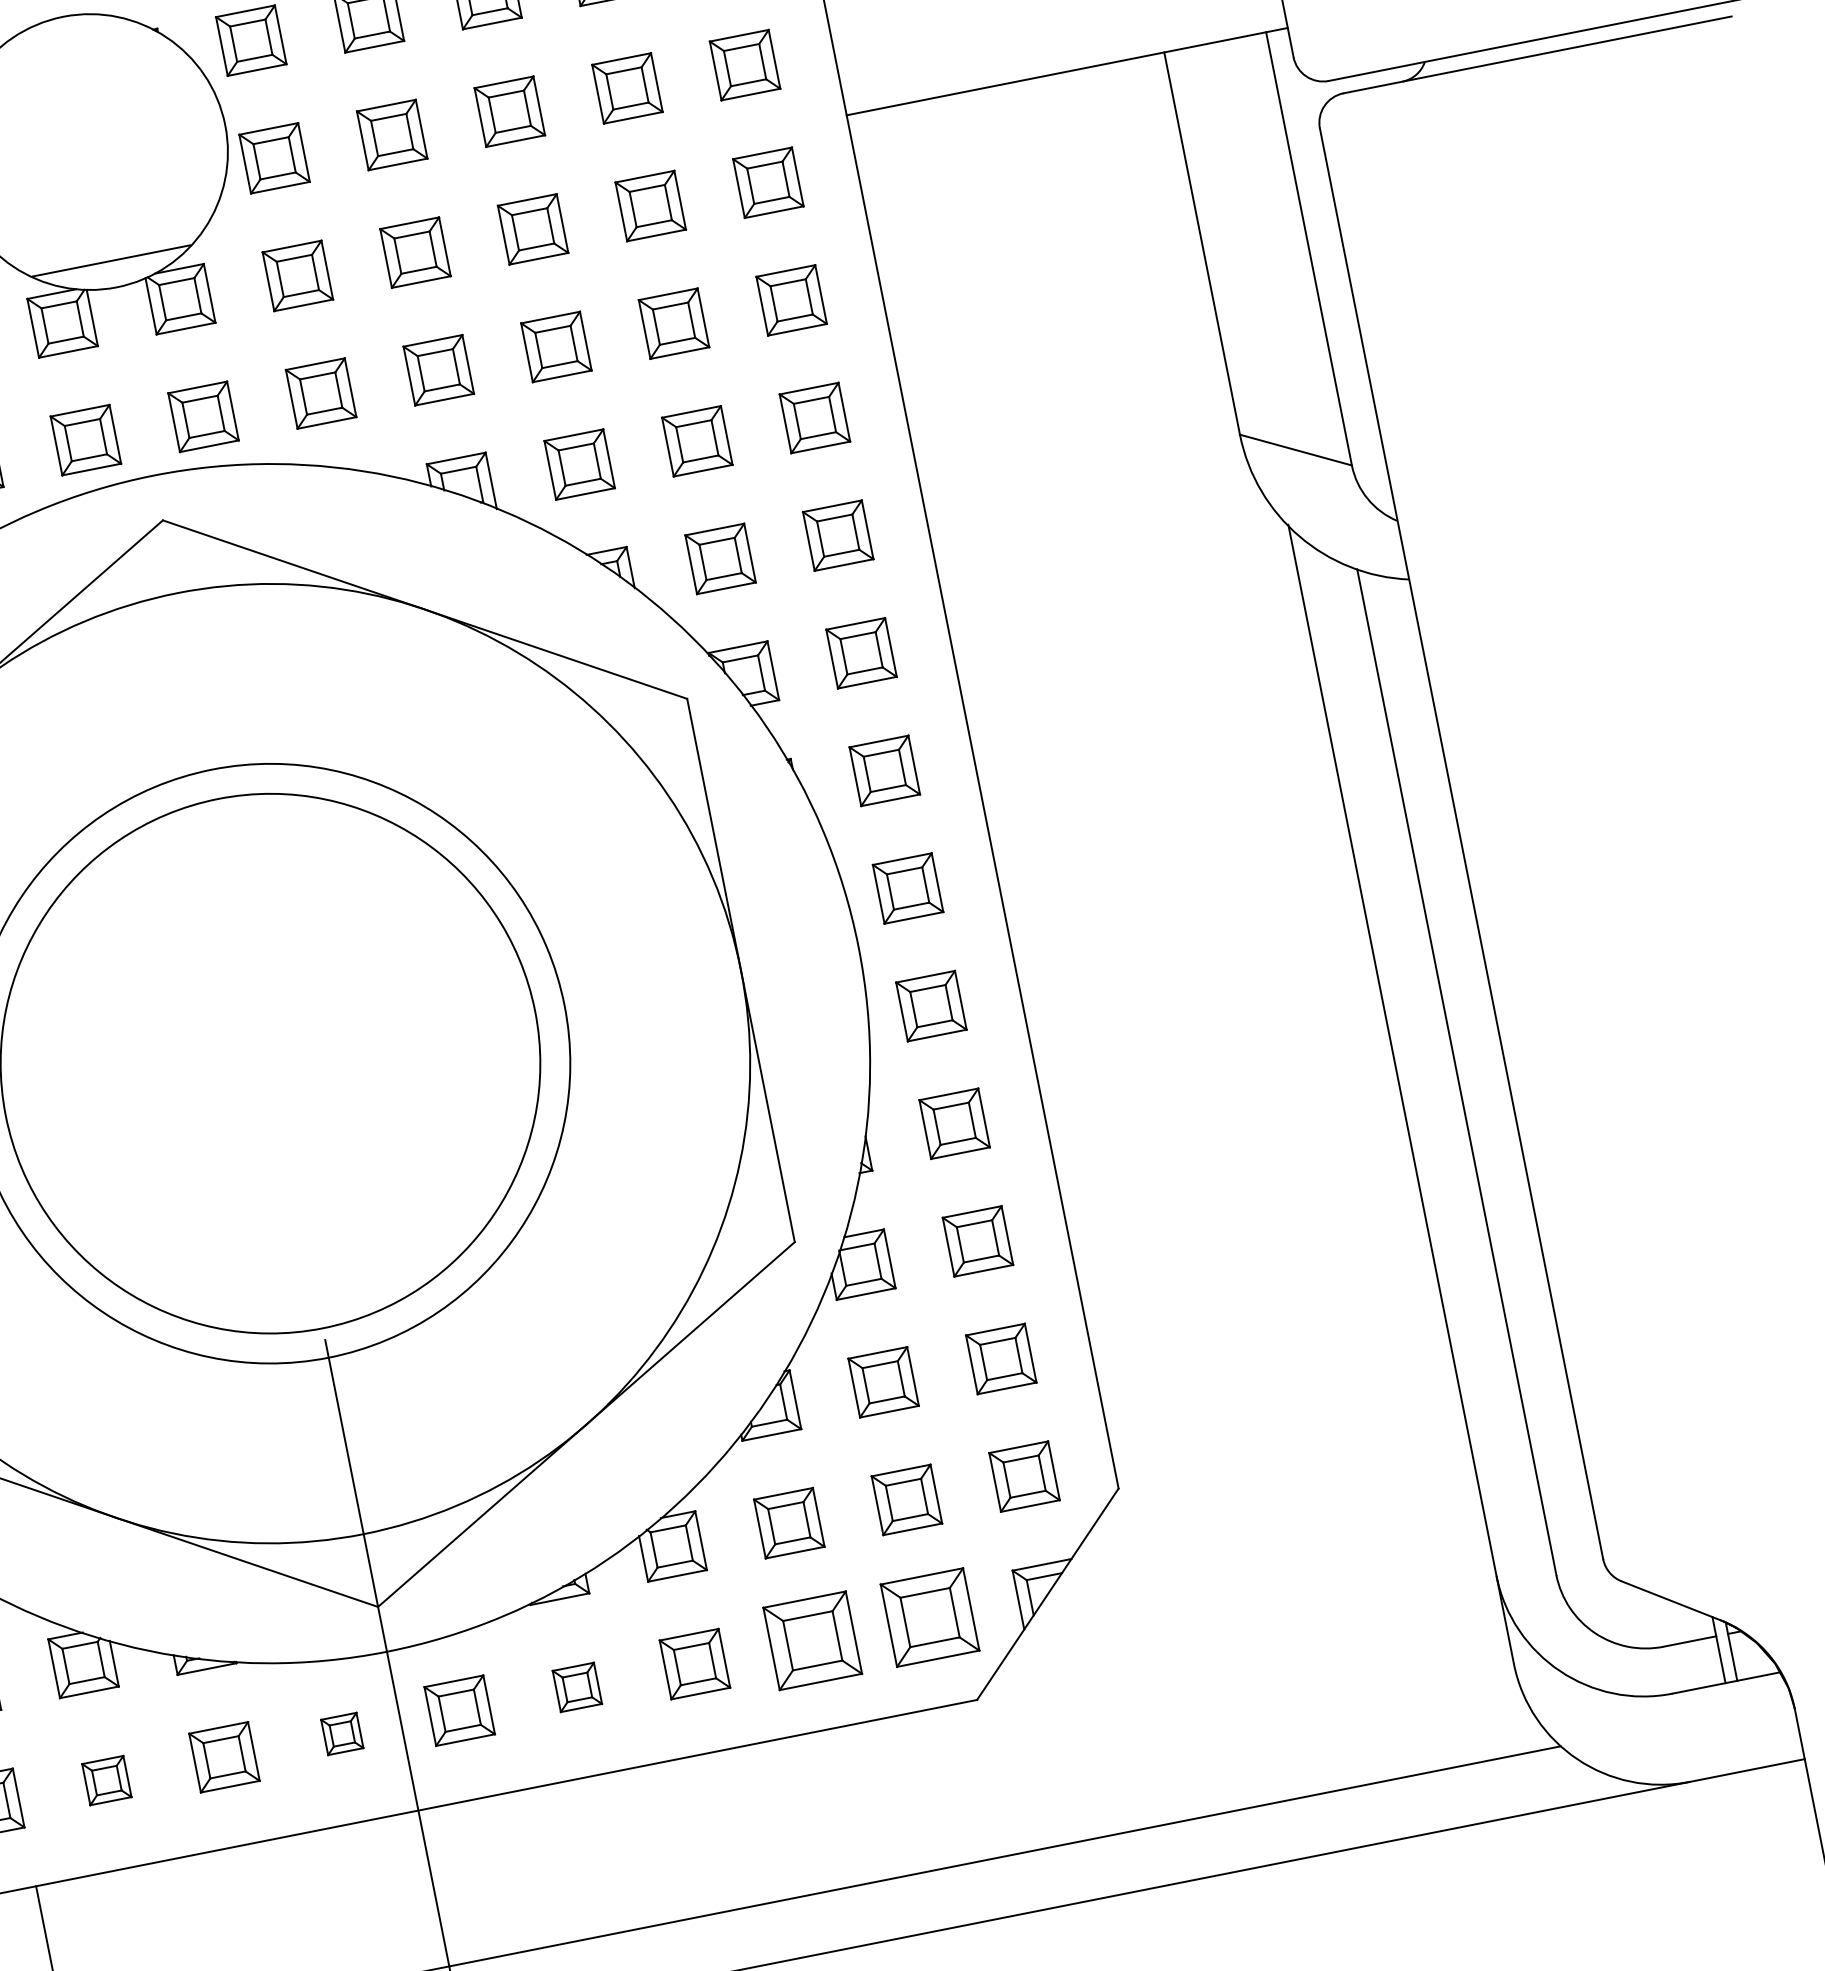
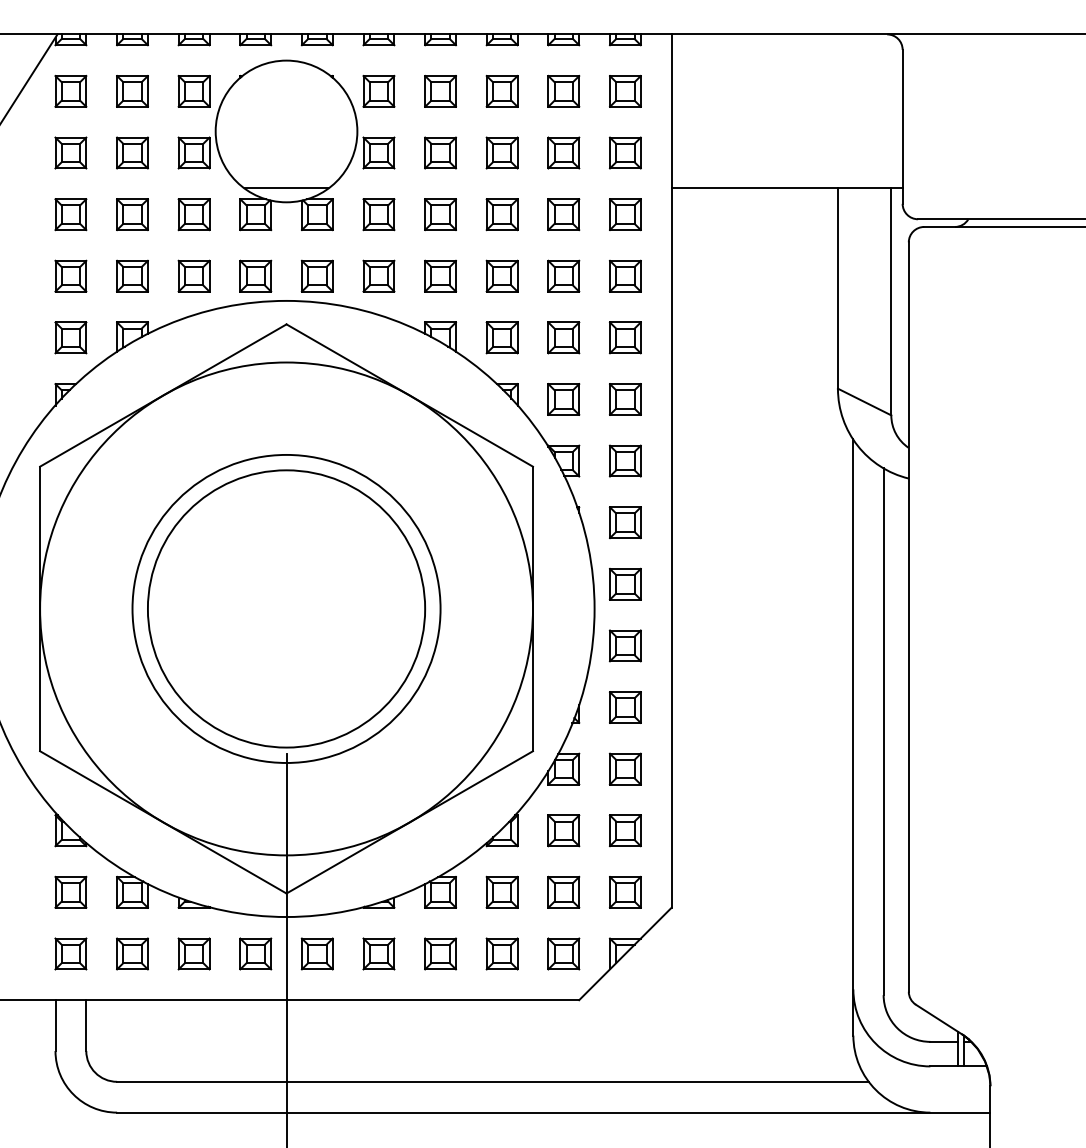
part: (929, 1616) -> (563, 953), size x0.71
part: (811, 1640) -> (501, 953), size x0.71
part: (576, 1686) -> (378, 953), size x1.43
part: (341, 1733) -> (255, 953), size x1.67
part: (106, 1779) -> (132, 953), size x1.43

